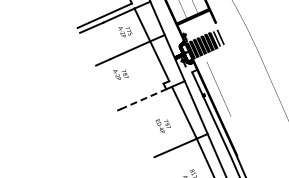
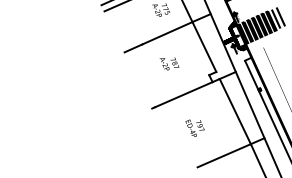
text: (120, 74) -> (168, 63), moved
line: (143, 99) -> (184, 94), dashed -> solid
text: (162, 125) -> (194, 127), moved

